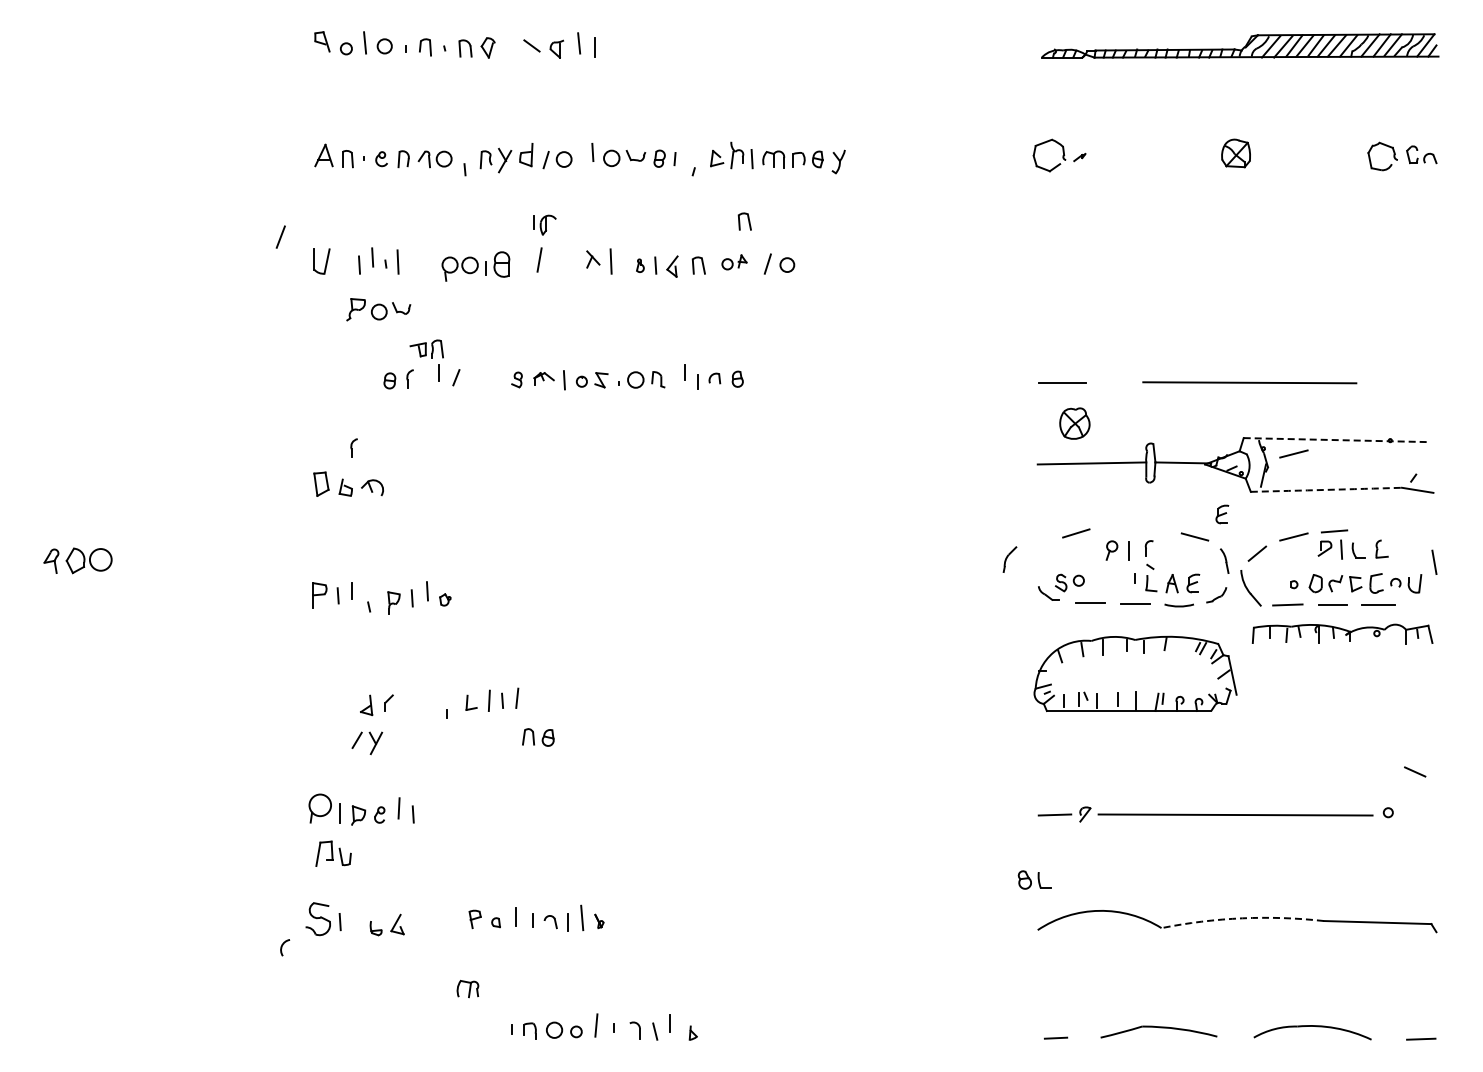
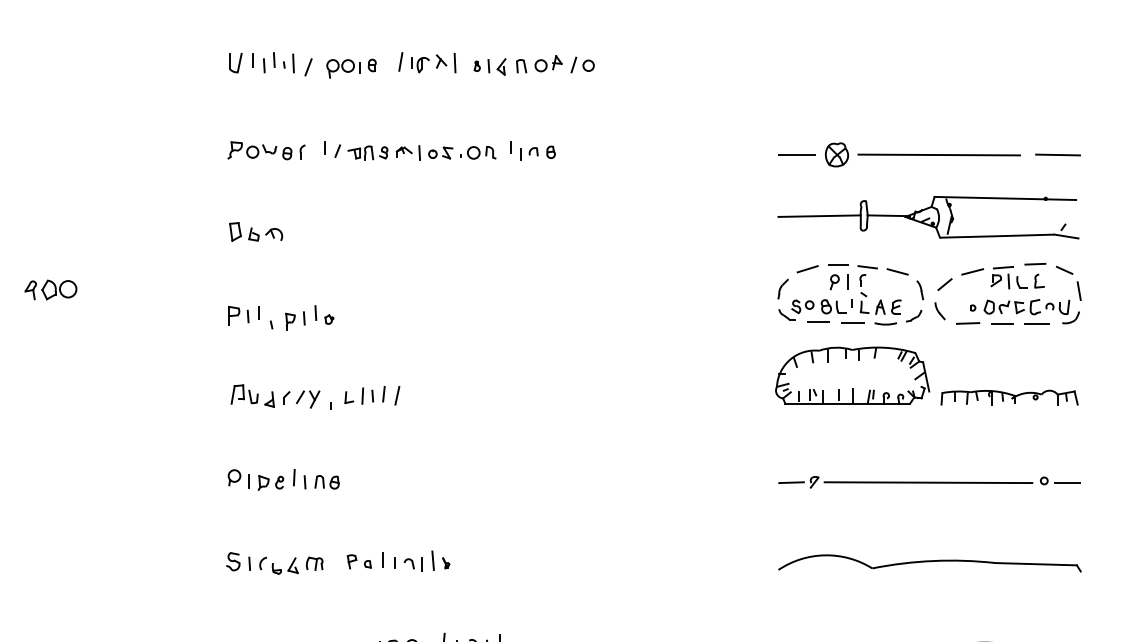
part: (744, 221) -> (556, 32), removed
part: (544, 224) -> (420, 64), moved
line: (280, 236) -> (308, 66), moved
line: (344, 257) -> (252, 60), added
part: (734, 262) -> (548, 63), size x1.43
part: (501, 264) -> (371, 65), size x0.62
part: (378, 309) -> (252, 150), moved
part: (426, 348) -> (360, 152), moved
line: (1406, 382) -> (1058, 154), added
part: (1074, 423) -> (836, 154), moved
line: (1337, 440) -> (1005, 198), dashed -> solid
part: (353, 447) -> (259, 204), removed
line: (1293, 453) -> (972, 208), removed
arc: (1326, 489) -> (997, 235), dashed -> solid
part: (1222, 514) -> (918, 254), removed
line: (1376, 526) -> (1035, 263), added
line: (1116, 528) -> (838, 265), added
line: (1155, 530) -> (867, 266), added
part: (1009, 559) -> (782, 288), moved
part: (1250, 588) -> (939, 310), size x0.62
part: (1423, 597) -> (1070, 317), added
part: (1342, 633) -> (1009, 397), moved
line: (534, 699) -> (396, 395), added
part: (538, 737) -> (327, 482), moved
part: (373, 741) -> (312, 398), moved
line: (1415, 771) -> (1064, 270), moved
part: (319, 808) -> (233, 477), size x0.71
line: (1418, 815) -> (1067, 483), added
part: (333, 853) -> (244, 394), moved
part: (1034, 879) -> (833, 306), moved
arc: (1242, 918) -> (933, 561), dashed -> solid
part: (318, 919) -> (233, 561), size x0.71
arc: (283, 945) -> (262, 561), moved
part: (467, 989) -> (314, 564), moved

